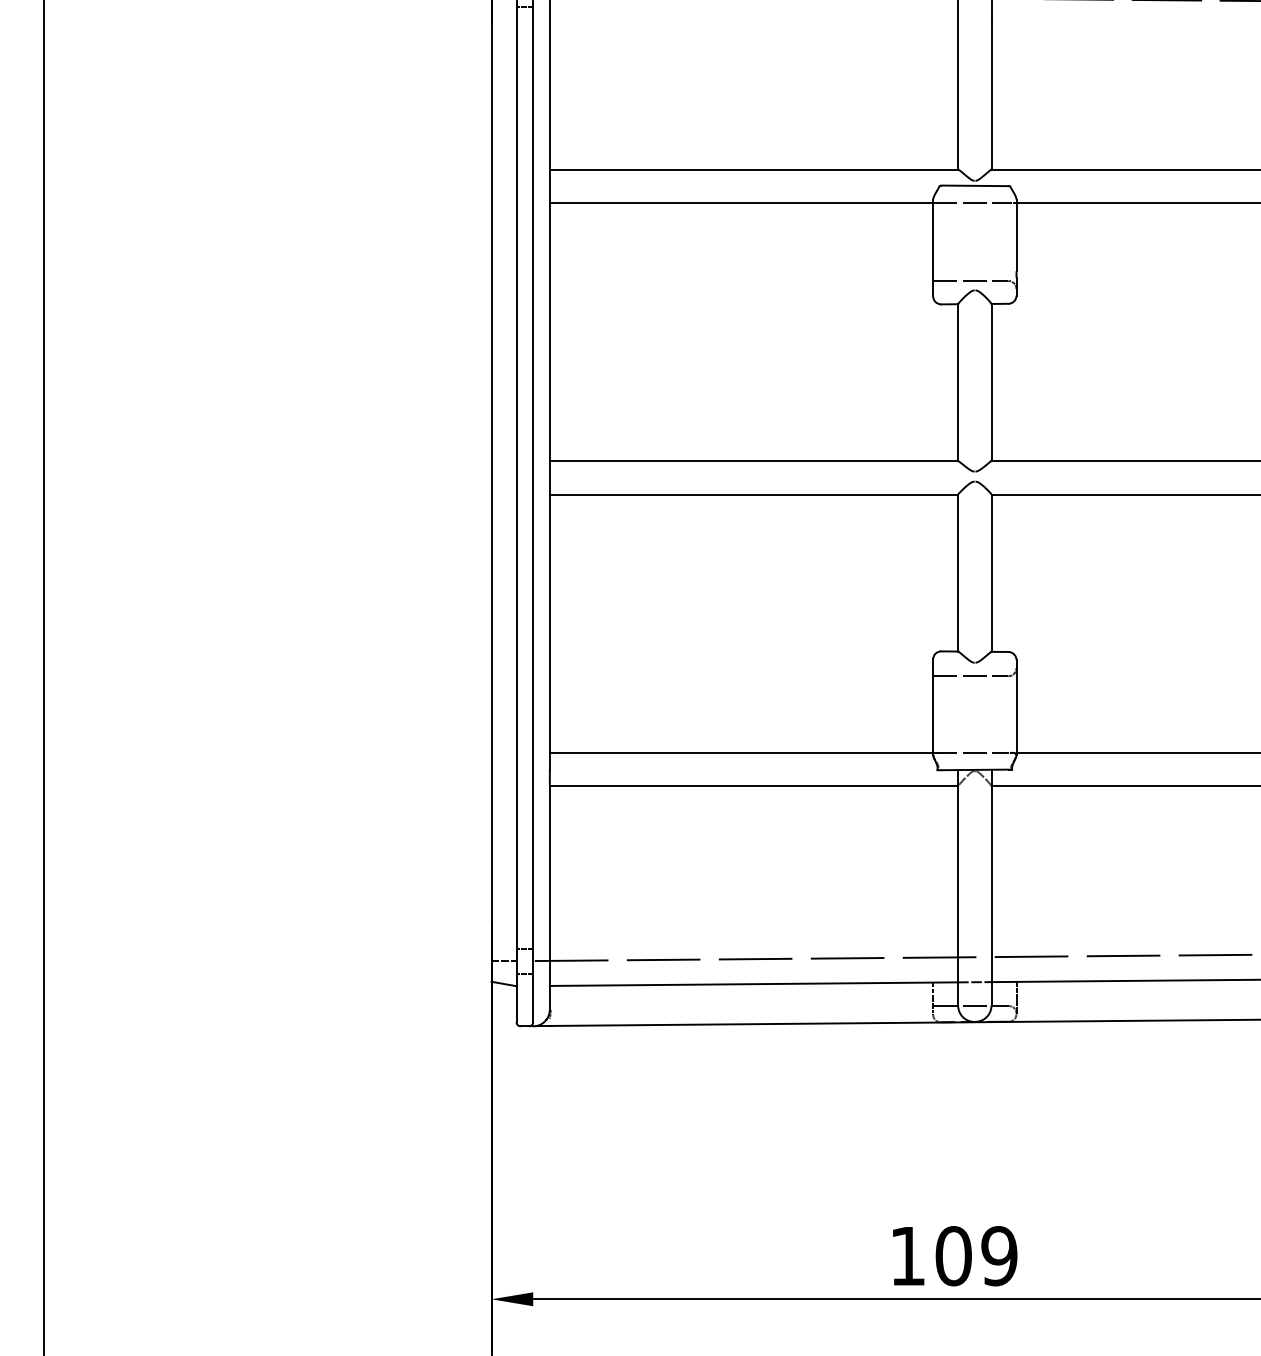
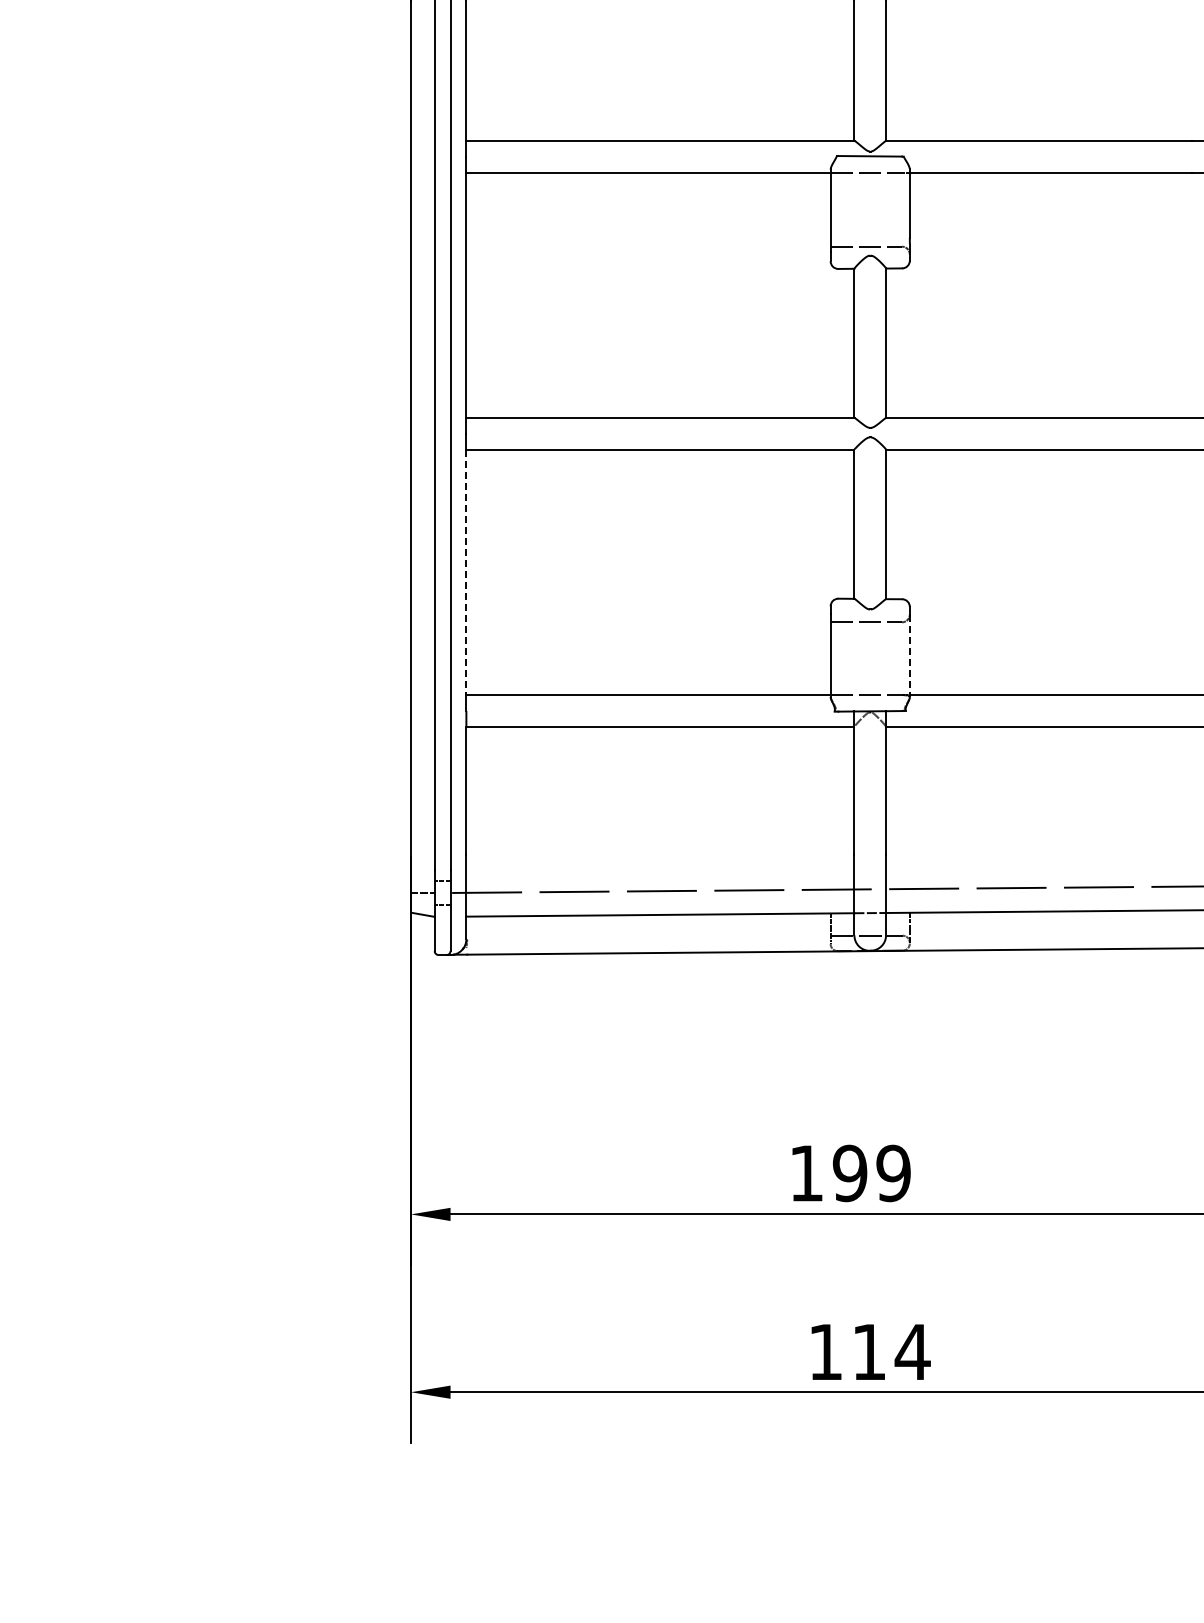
line: (549, 623) -> (466, 572), solid -> dashed
line: (1016, 712) -> (909, 656), solid -> dashed
text: (952, 1256) -> (849, 1173), 109 -> 199

